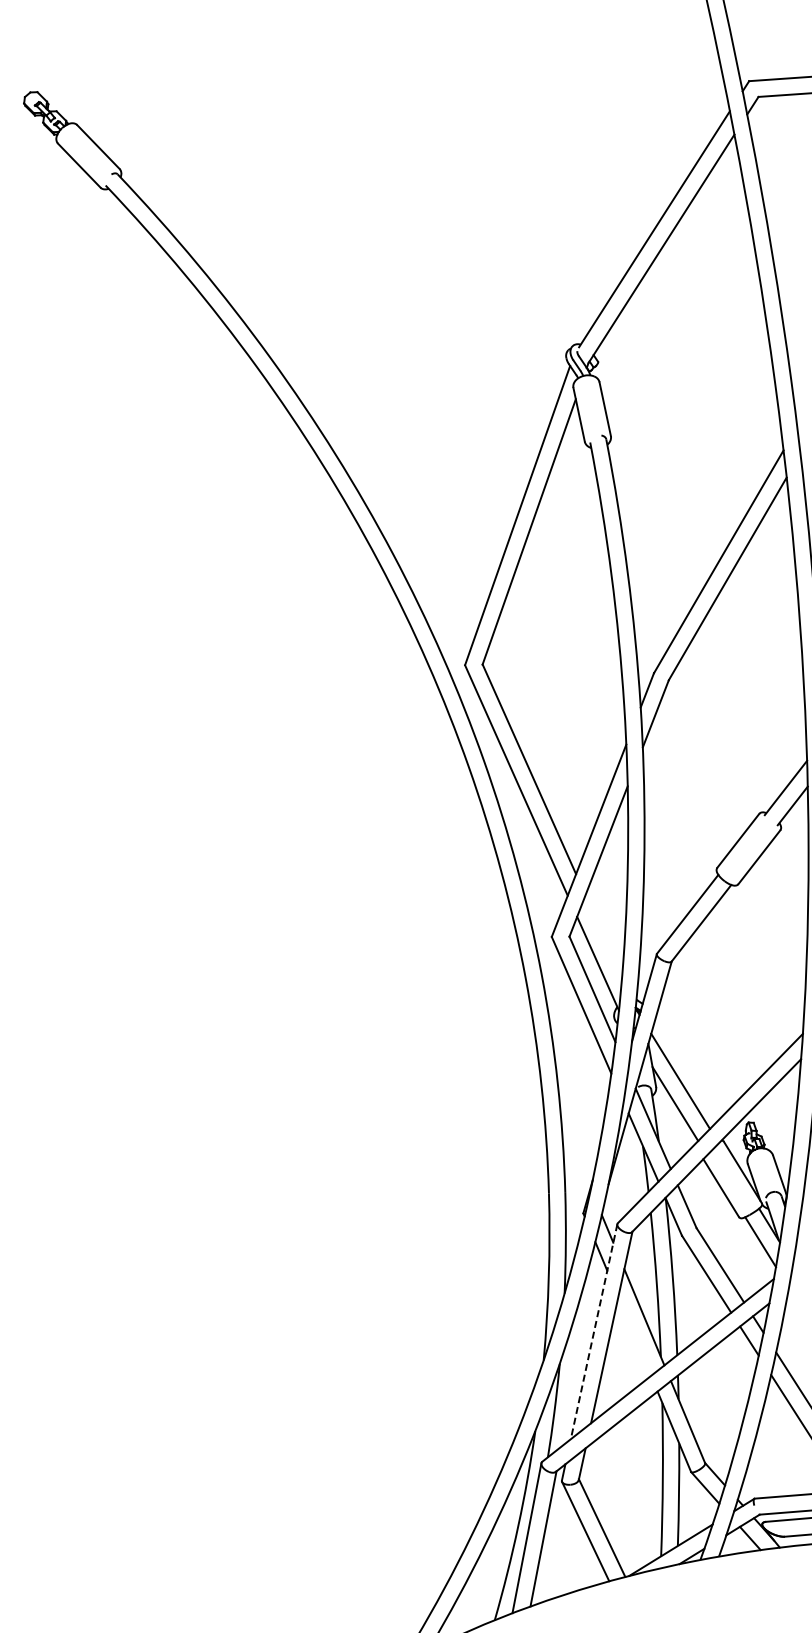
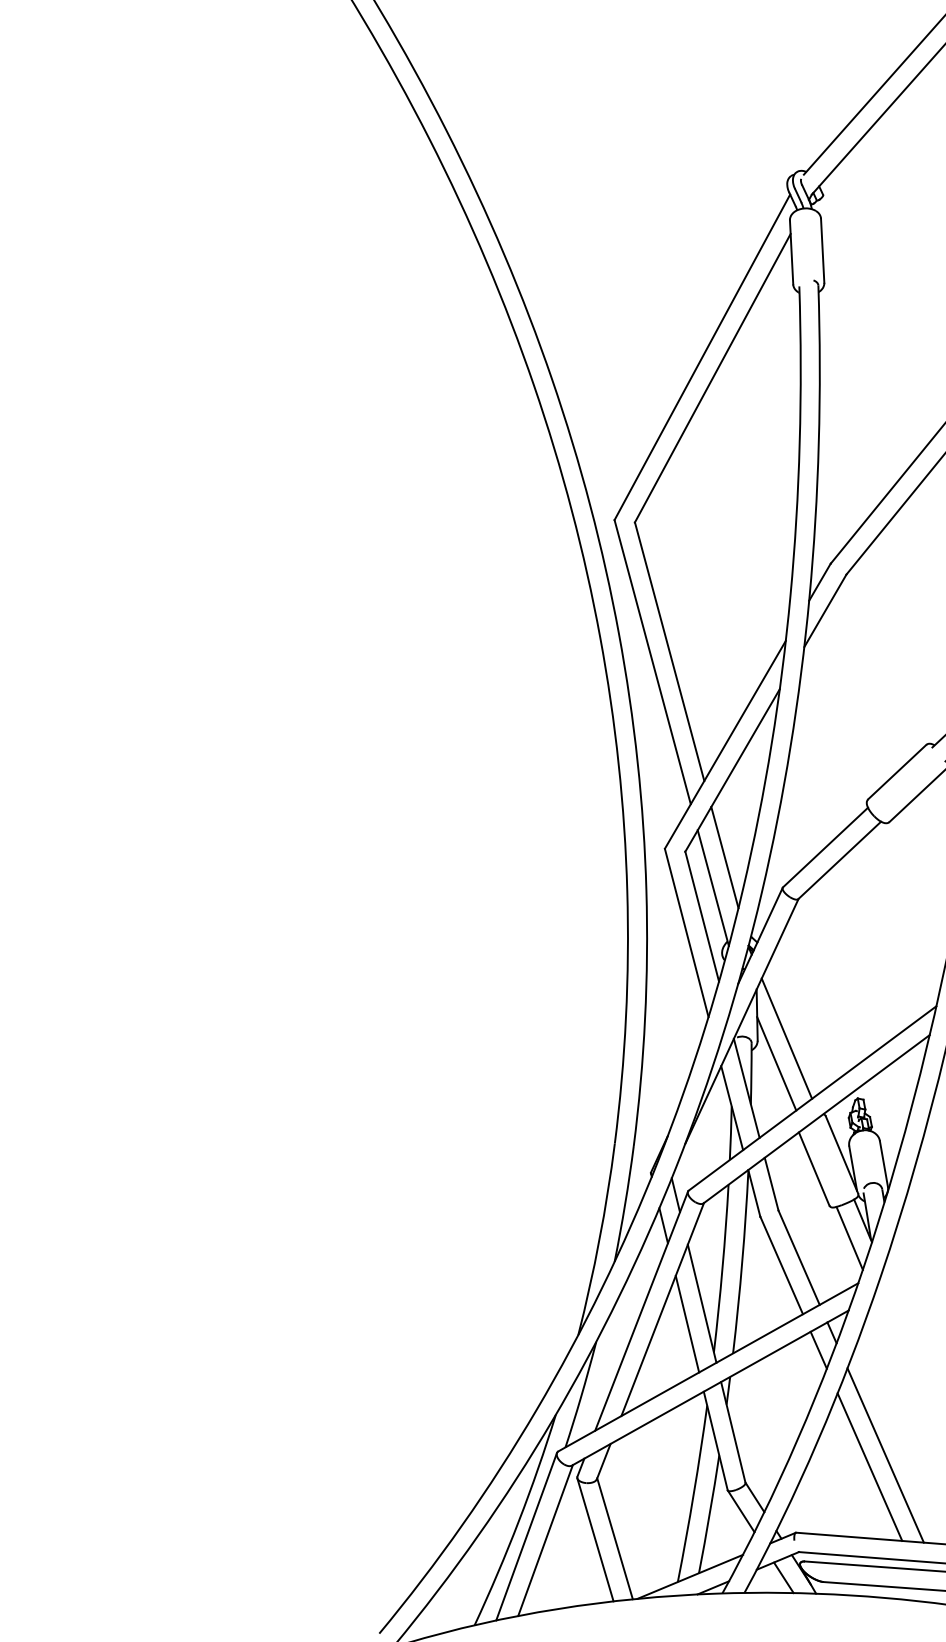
line: (603, 936) -> (724, 857), added
line: (594, 1331) -> (642, 1310), dashed -> solid
line: (634, 1336) -> (687, 1324), added

